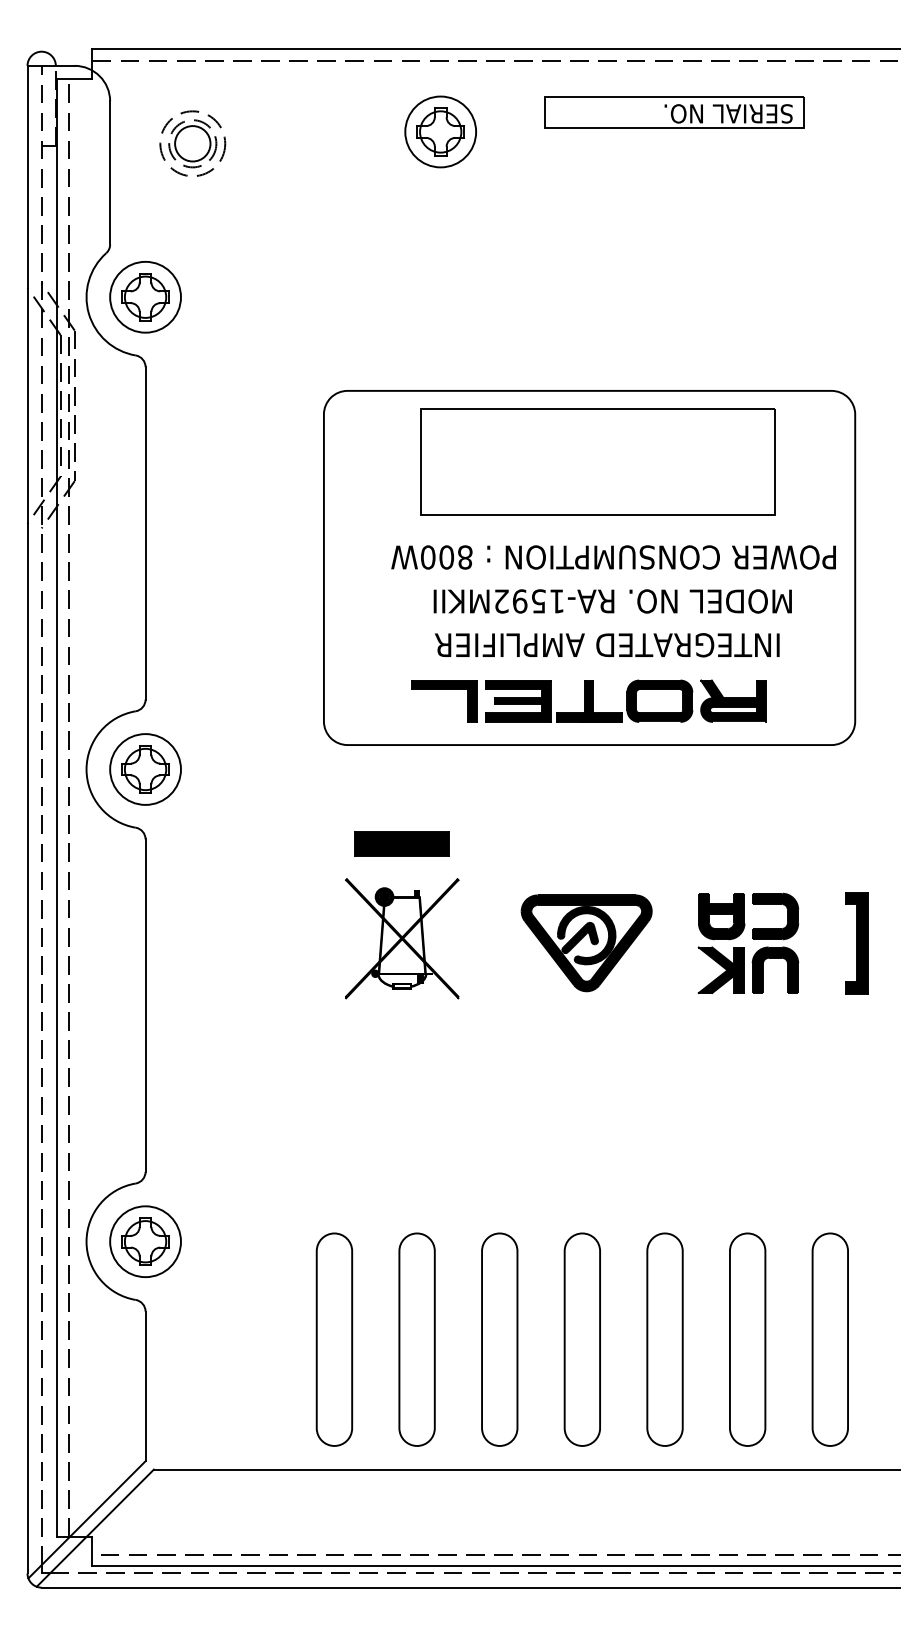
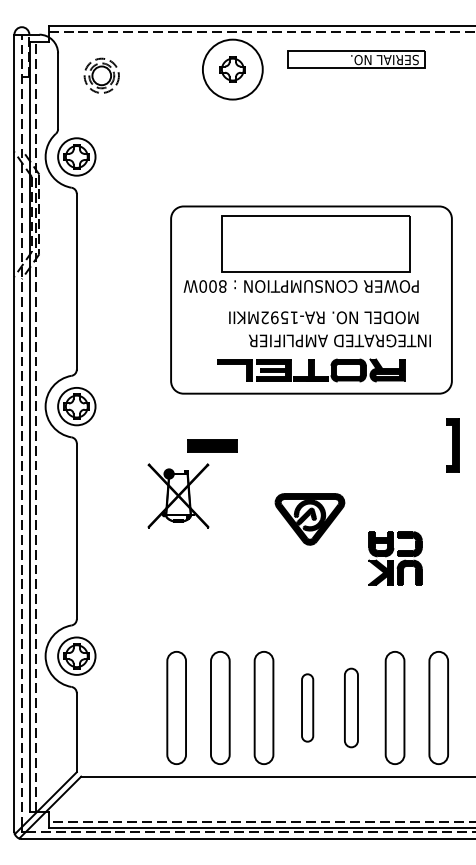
circle: (440, 131) -> (232, 69), size x1.6
text: (612, 557) -> (300, 286), moved
text: (606, 644) -> (339, 340), moved
part: (402, 937) -> (178, 495), moved
part: (585, 943) -> (309, 519), moved
part: (748, 943) -> (395, 558), moved
part: (856, 943) -> (452, 445), moved
part: (581, 1338) -> (307, 707), size x0.6
part: (665, 1338) -> (351, 707), size x0.7

